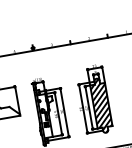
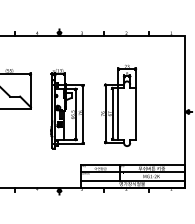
hatch: (101, 106) -> (127, 114), removed

